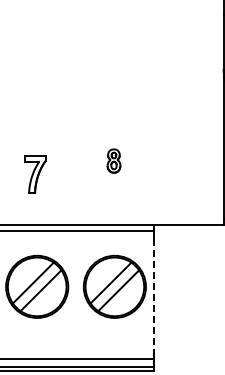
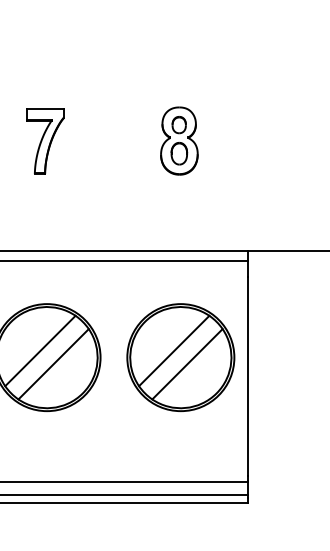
part: (113, 160) -> (178, 139), size x1.67
part: (35, 174) -> (45, 141), moved
line: (153, 297) -> (247, 375), dashed -> solid

